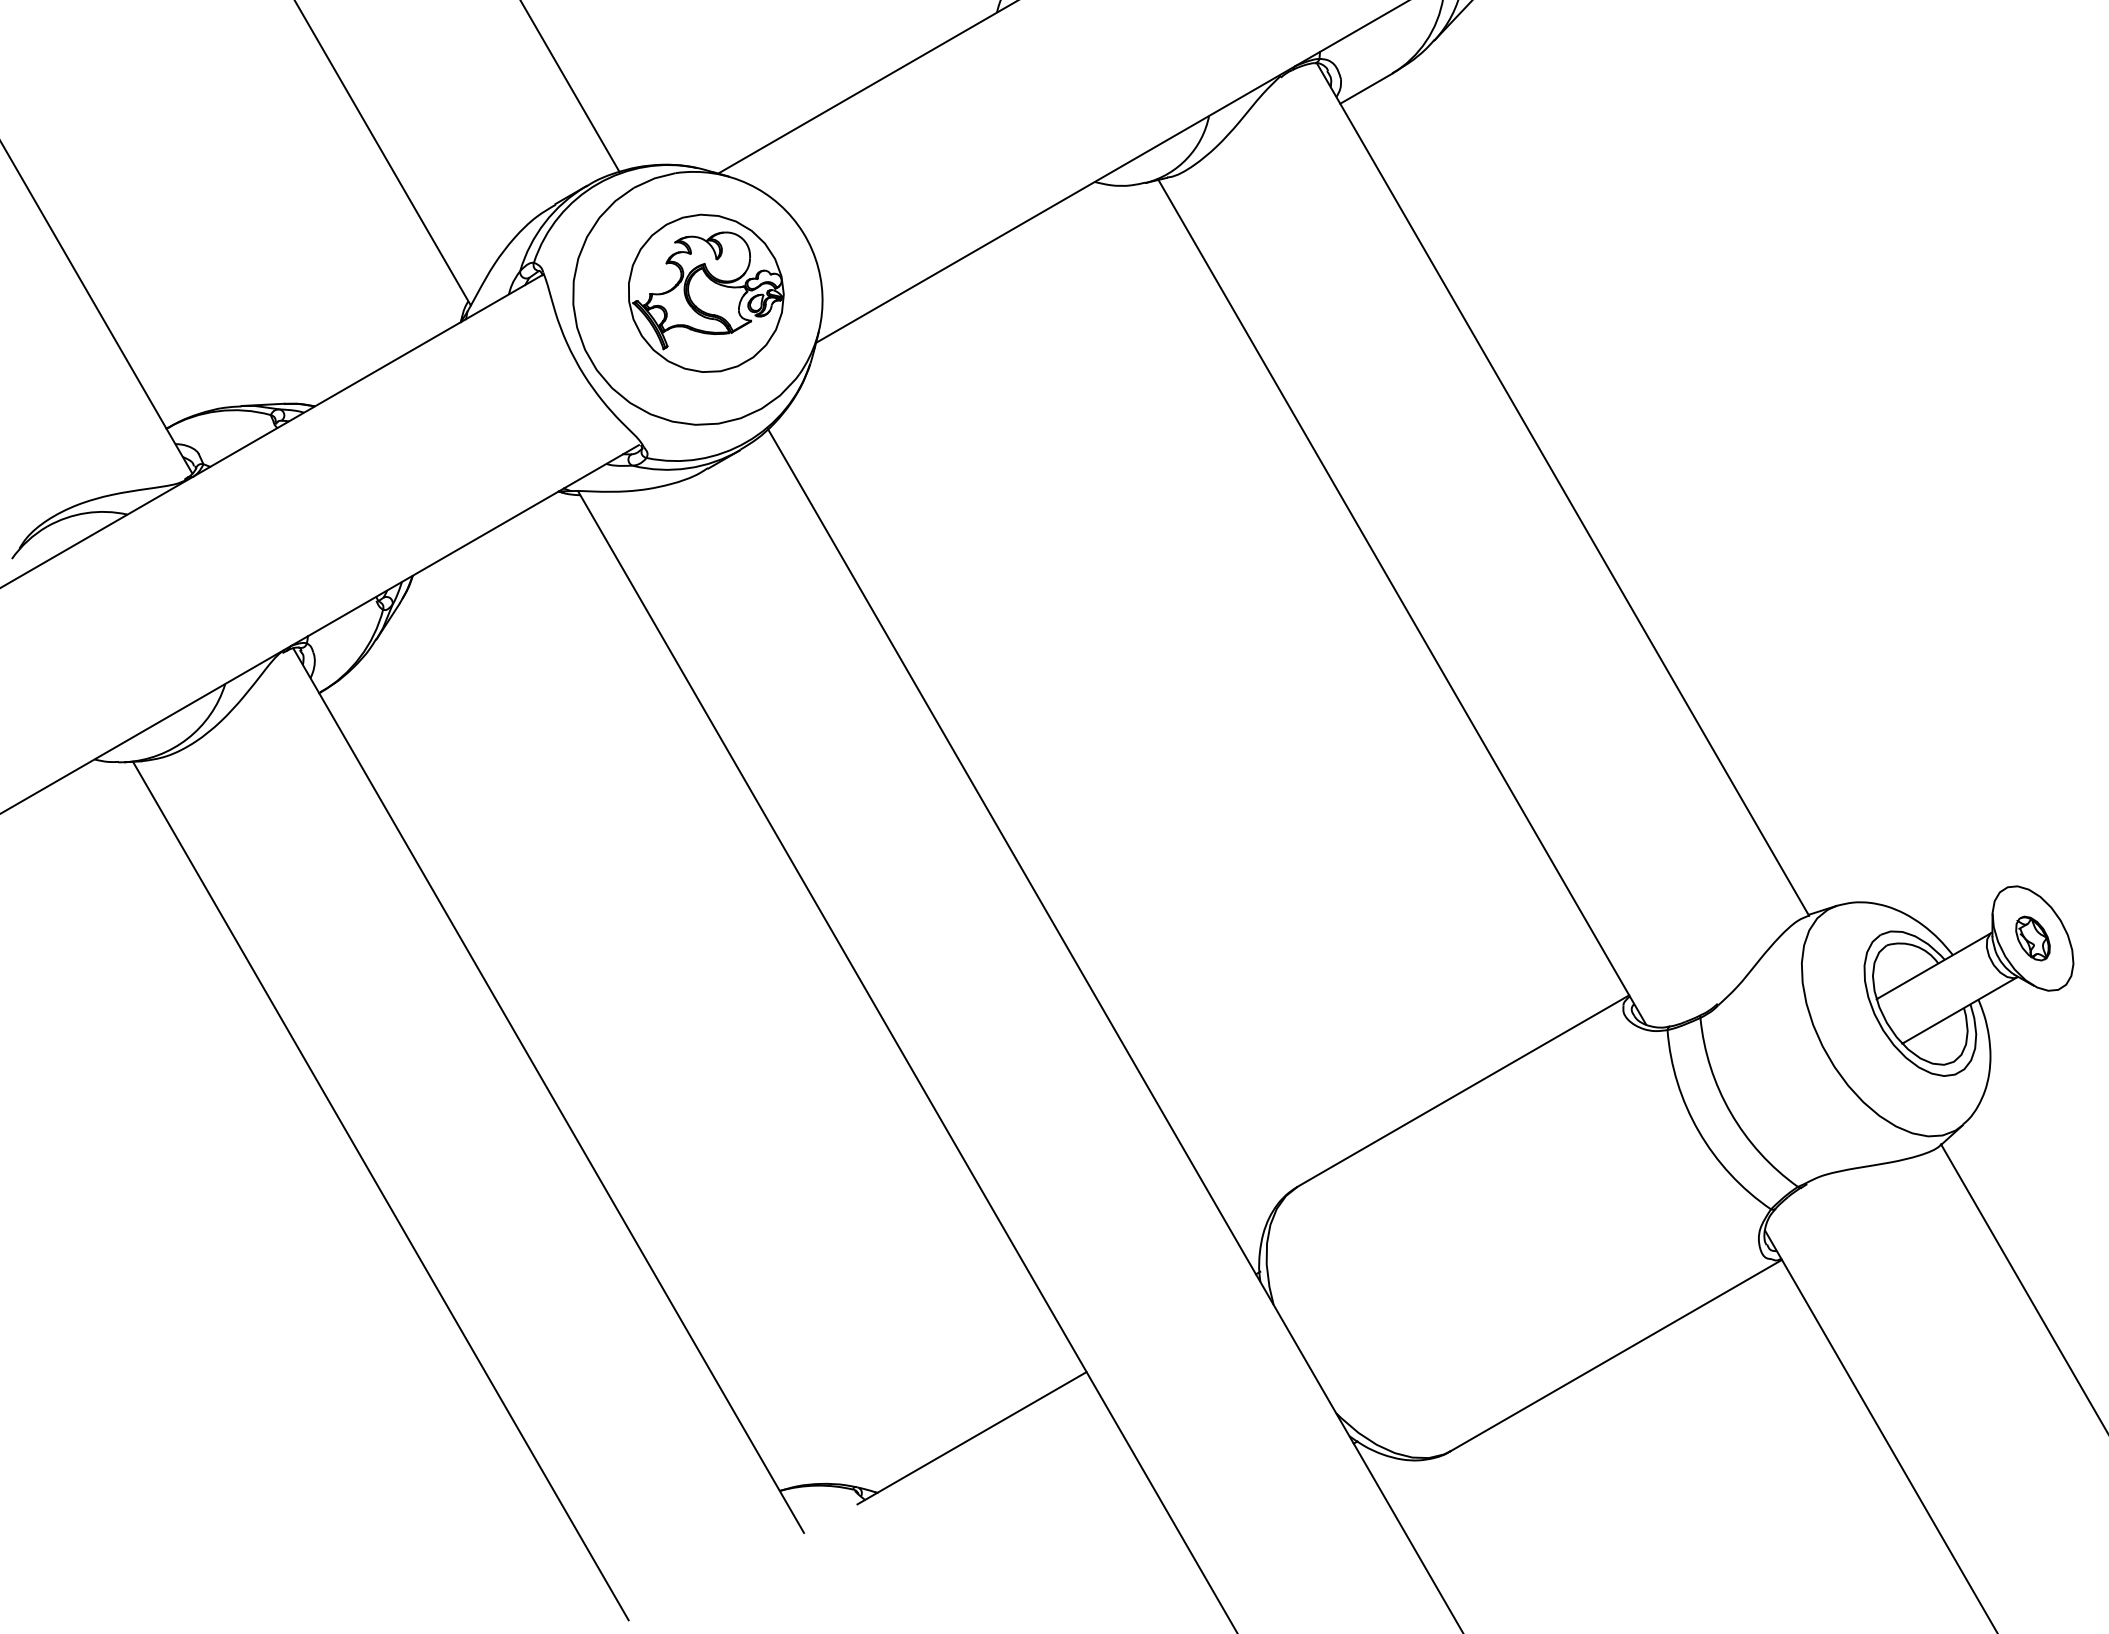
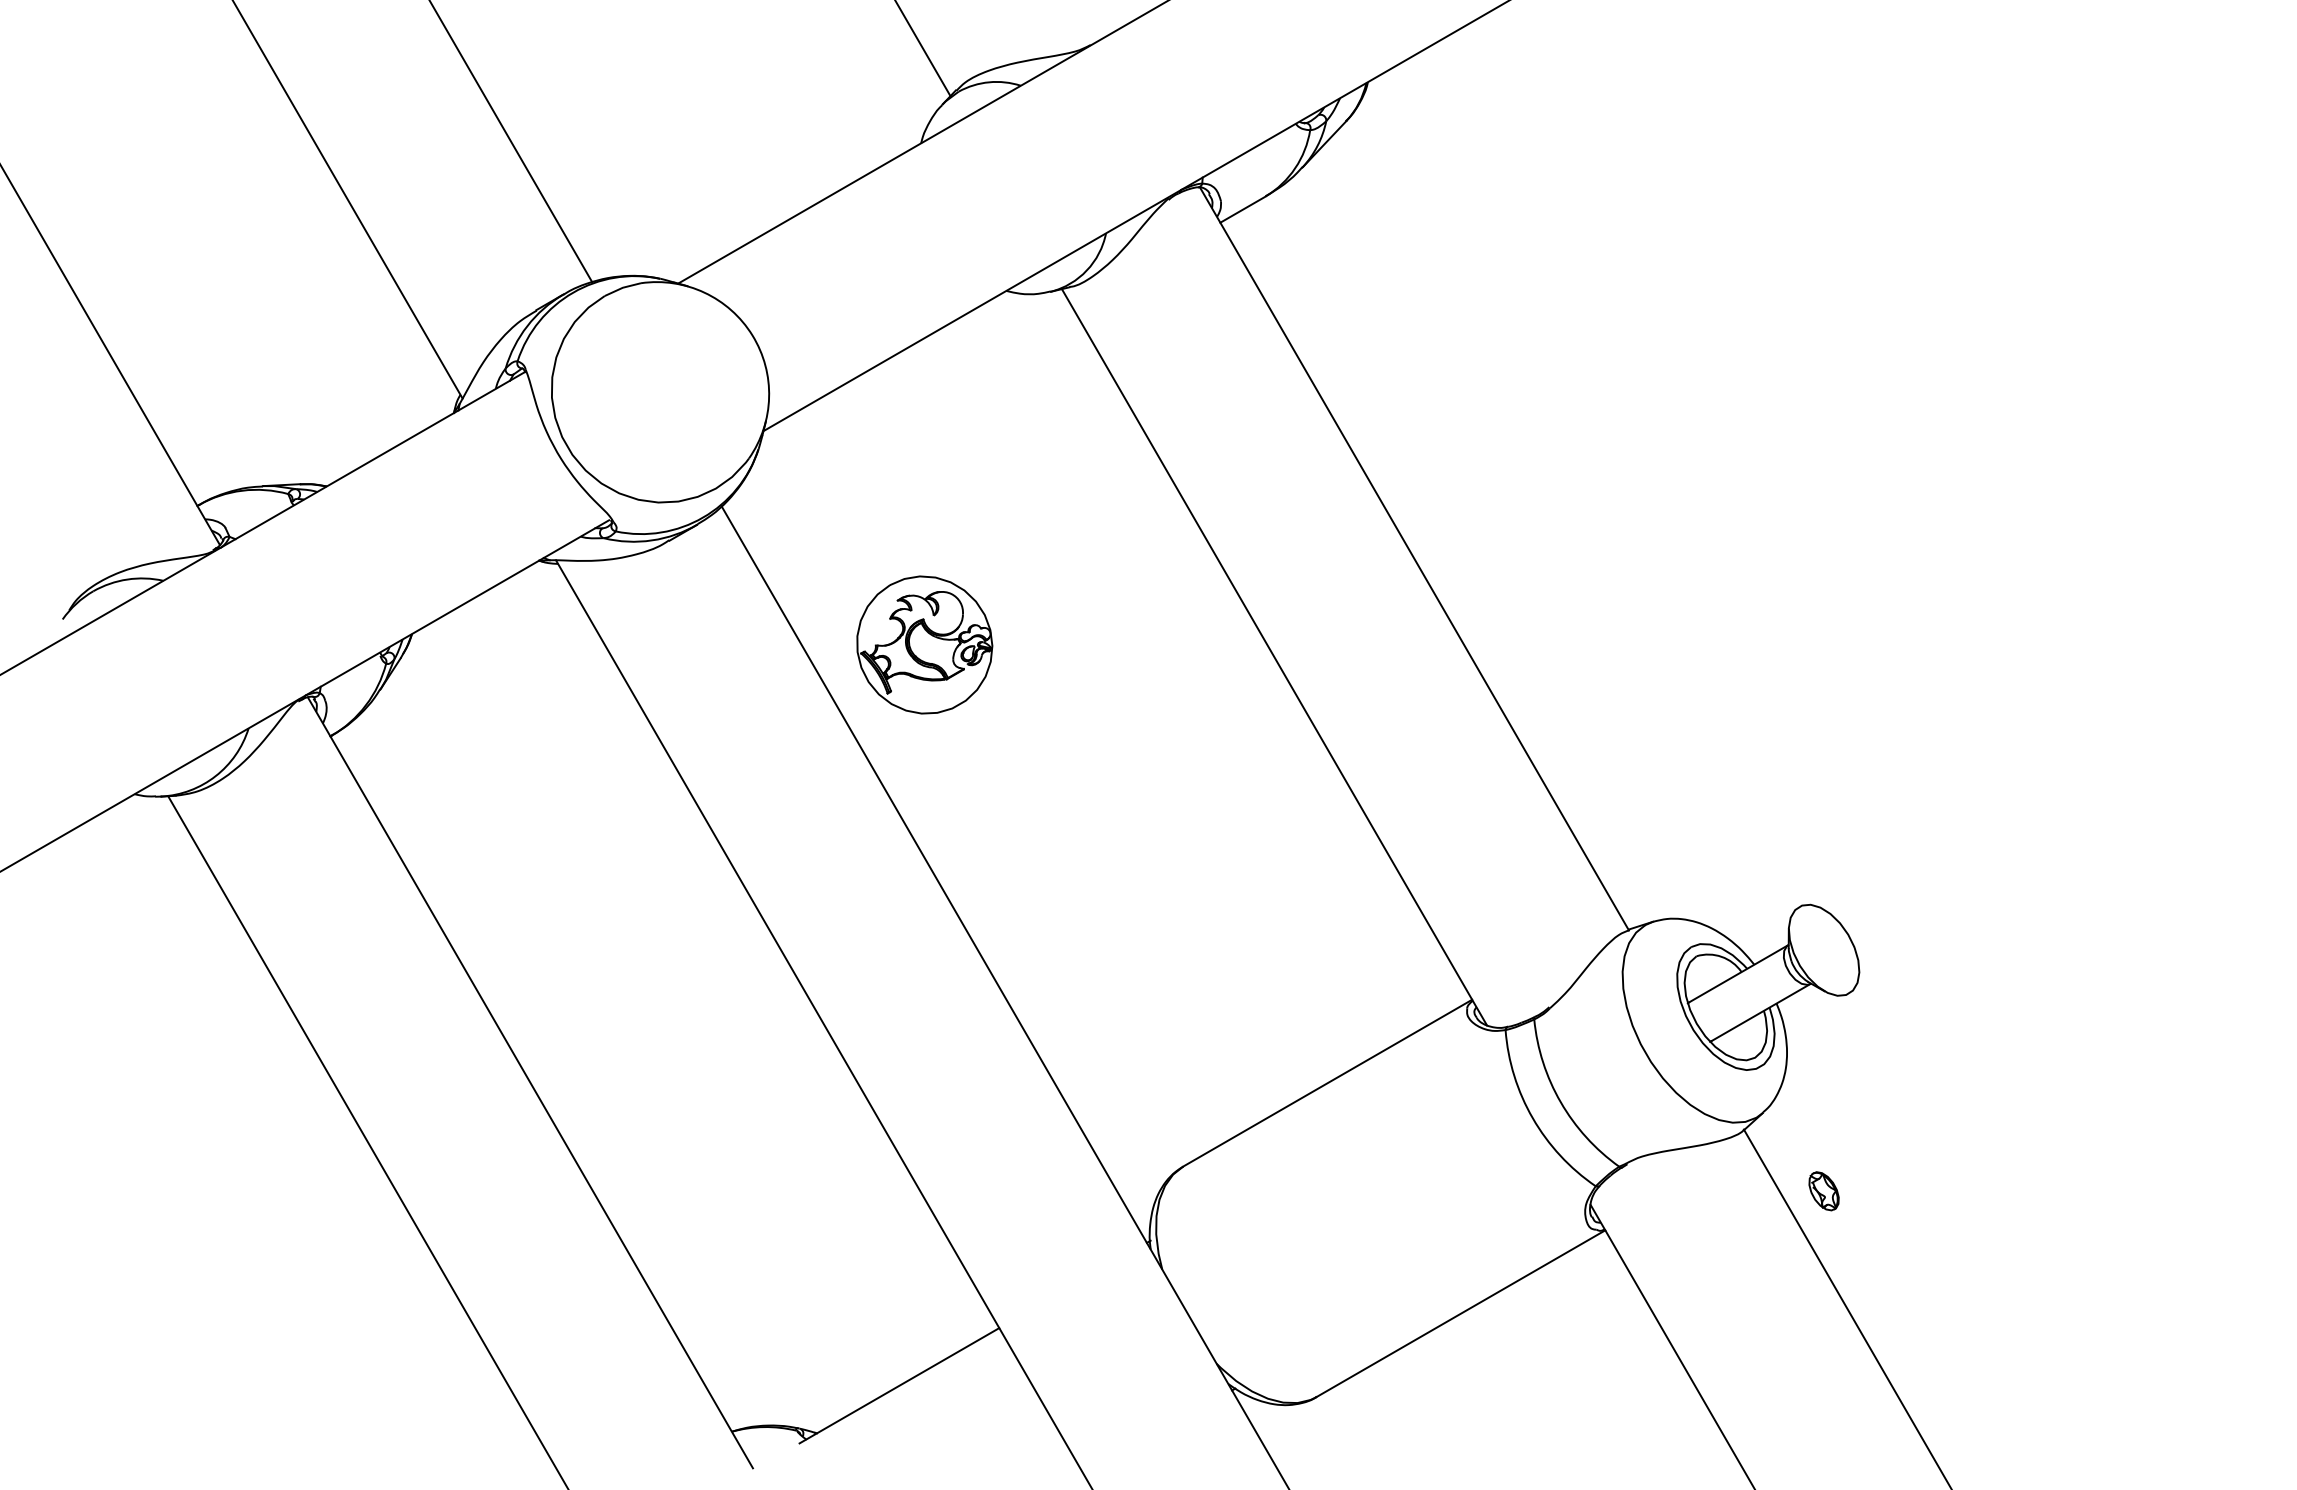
part: (705, 292) -> (924, 644), moved
part: (2032, 938) -> (1823, 1191), moved

